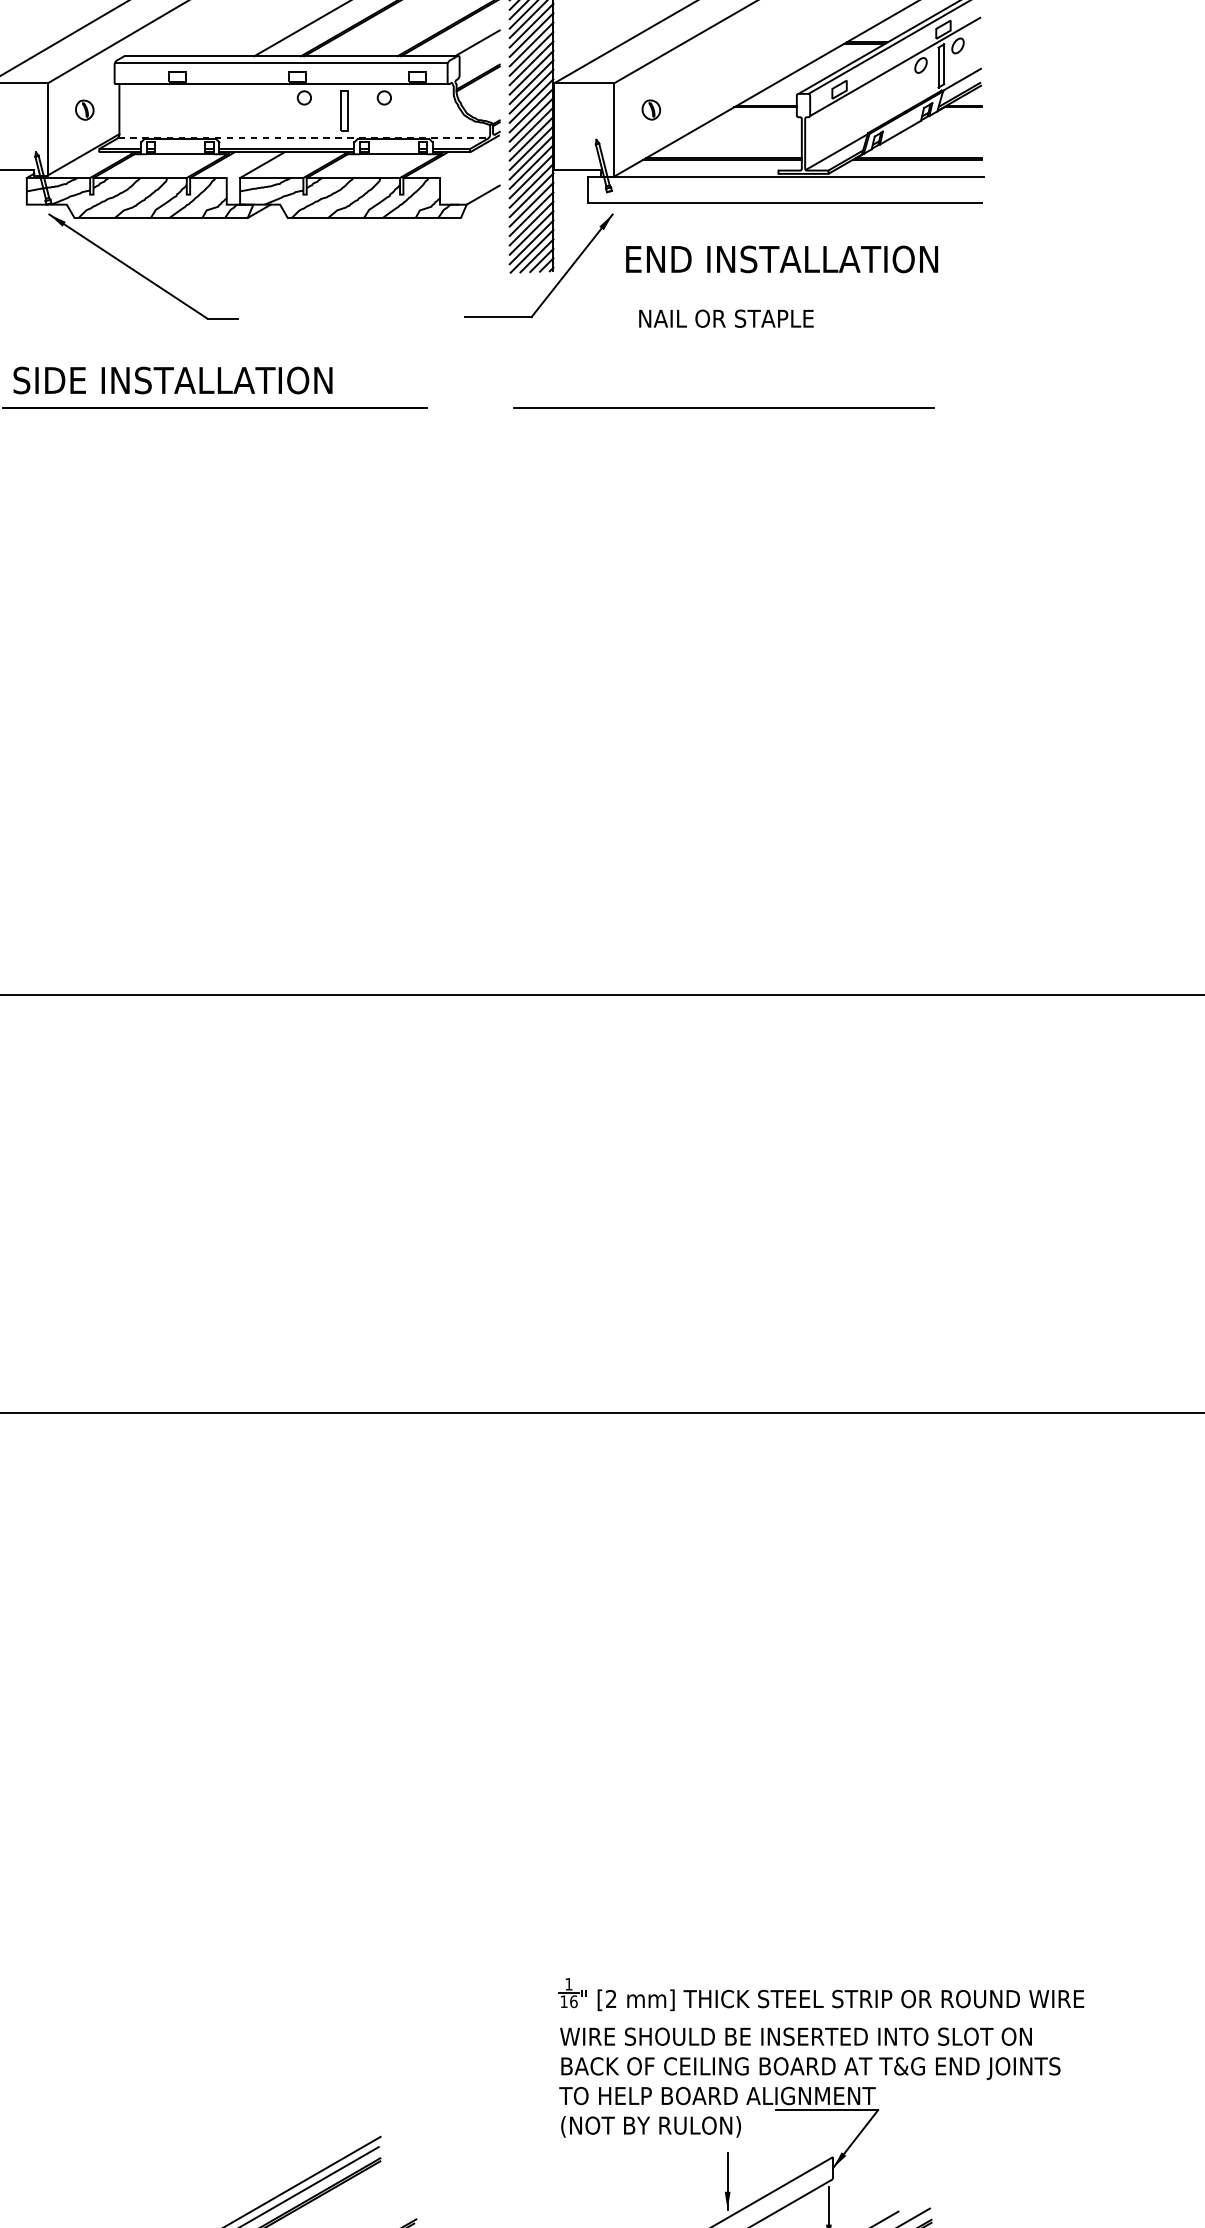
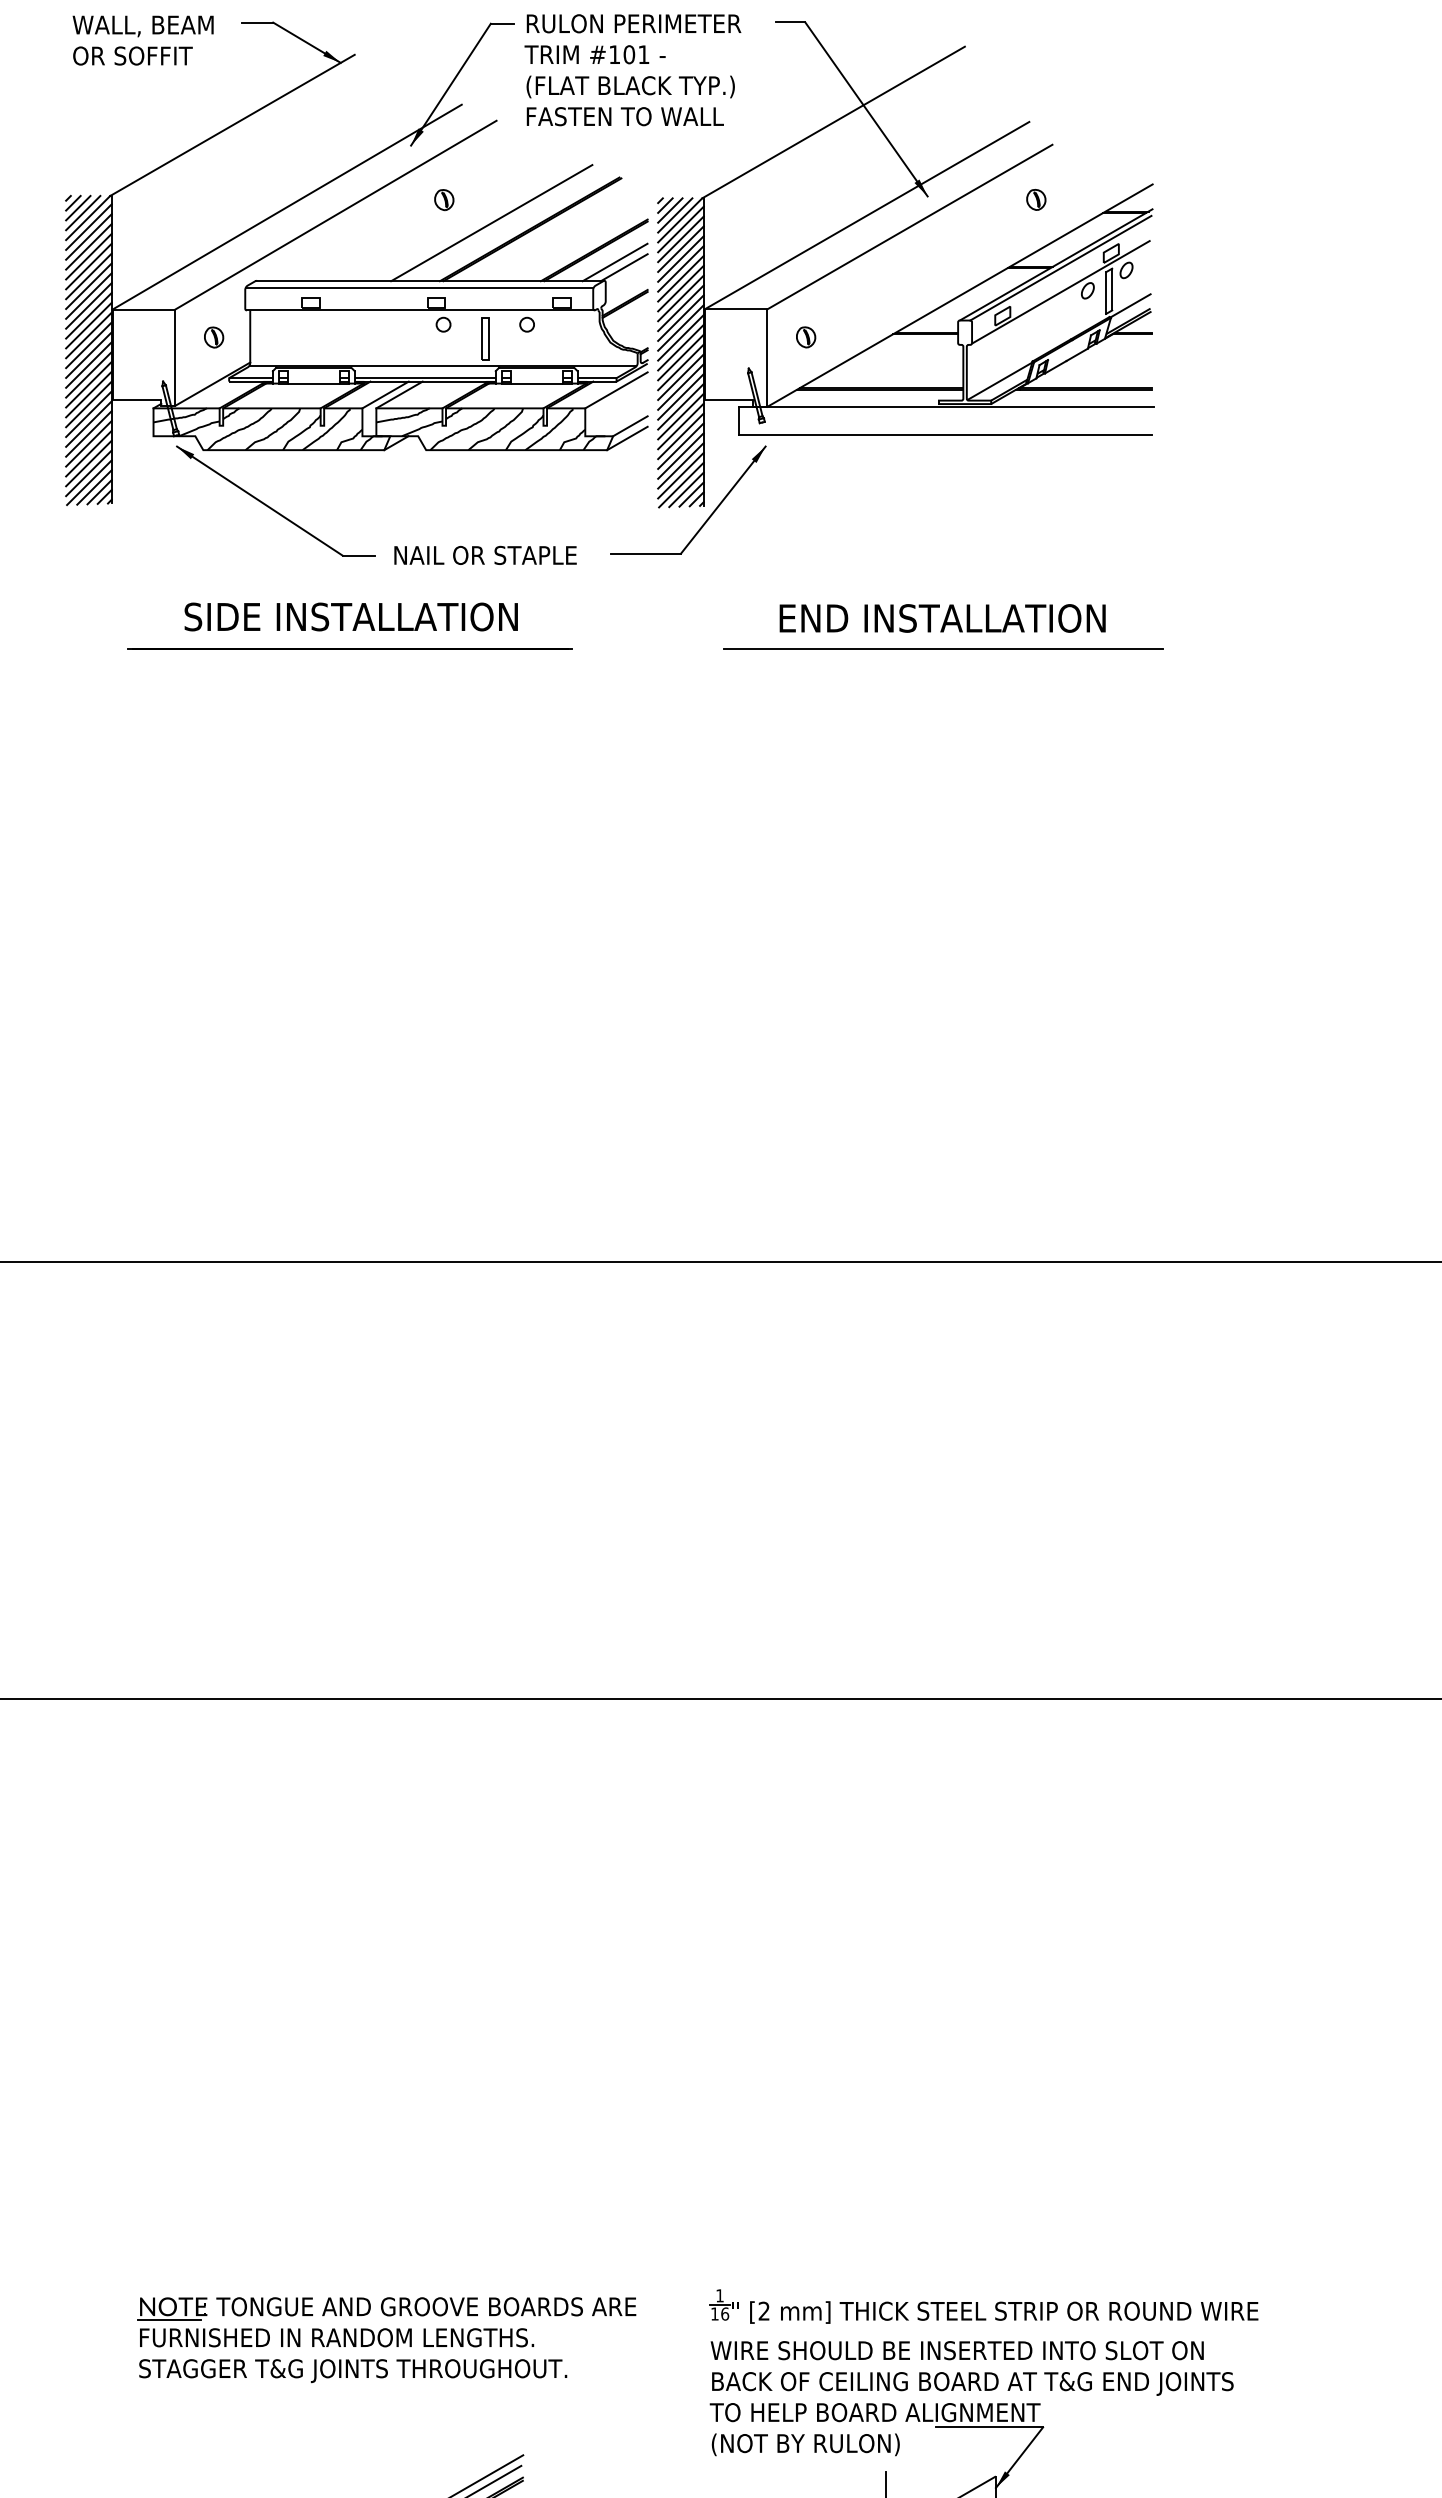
line: (467, 38) -> (614, 262), added
line: (303, 137) -> (442, 366), dashed -> solid
line: (469, 160) -> (616, 390), added
line: (248, 164) -> (385, 394), added
line: (480, 206) -> (627, 438), added
text: (781, 259) -> (942, 618), moved
text: (726, 317) -> (485, 554), moved
text: (172, 380) -> (350, 616), moved
line: (724, 407) -> (943, 648), moved
part: (249, 2027) -> (386, 2340), added

